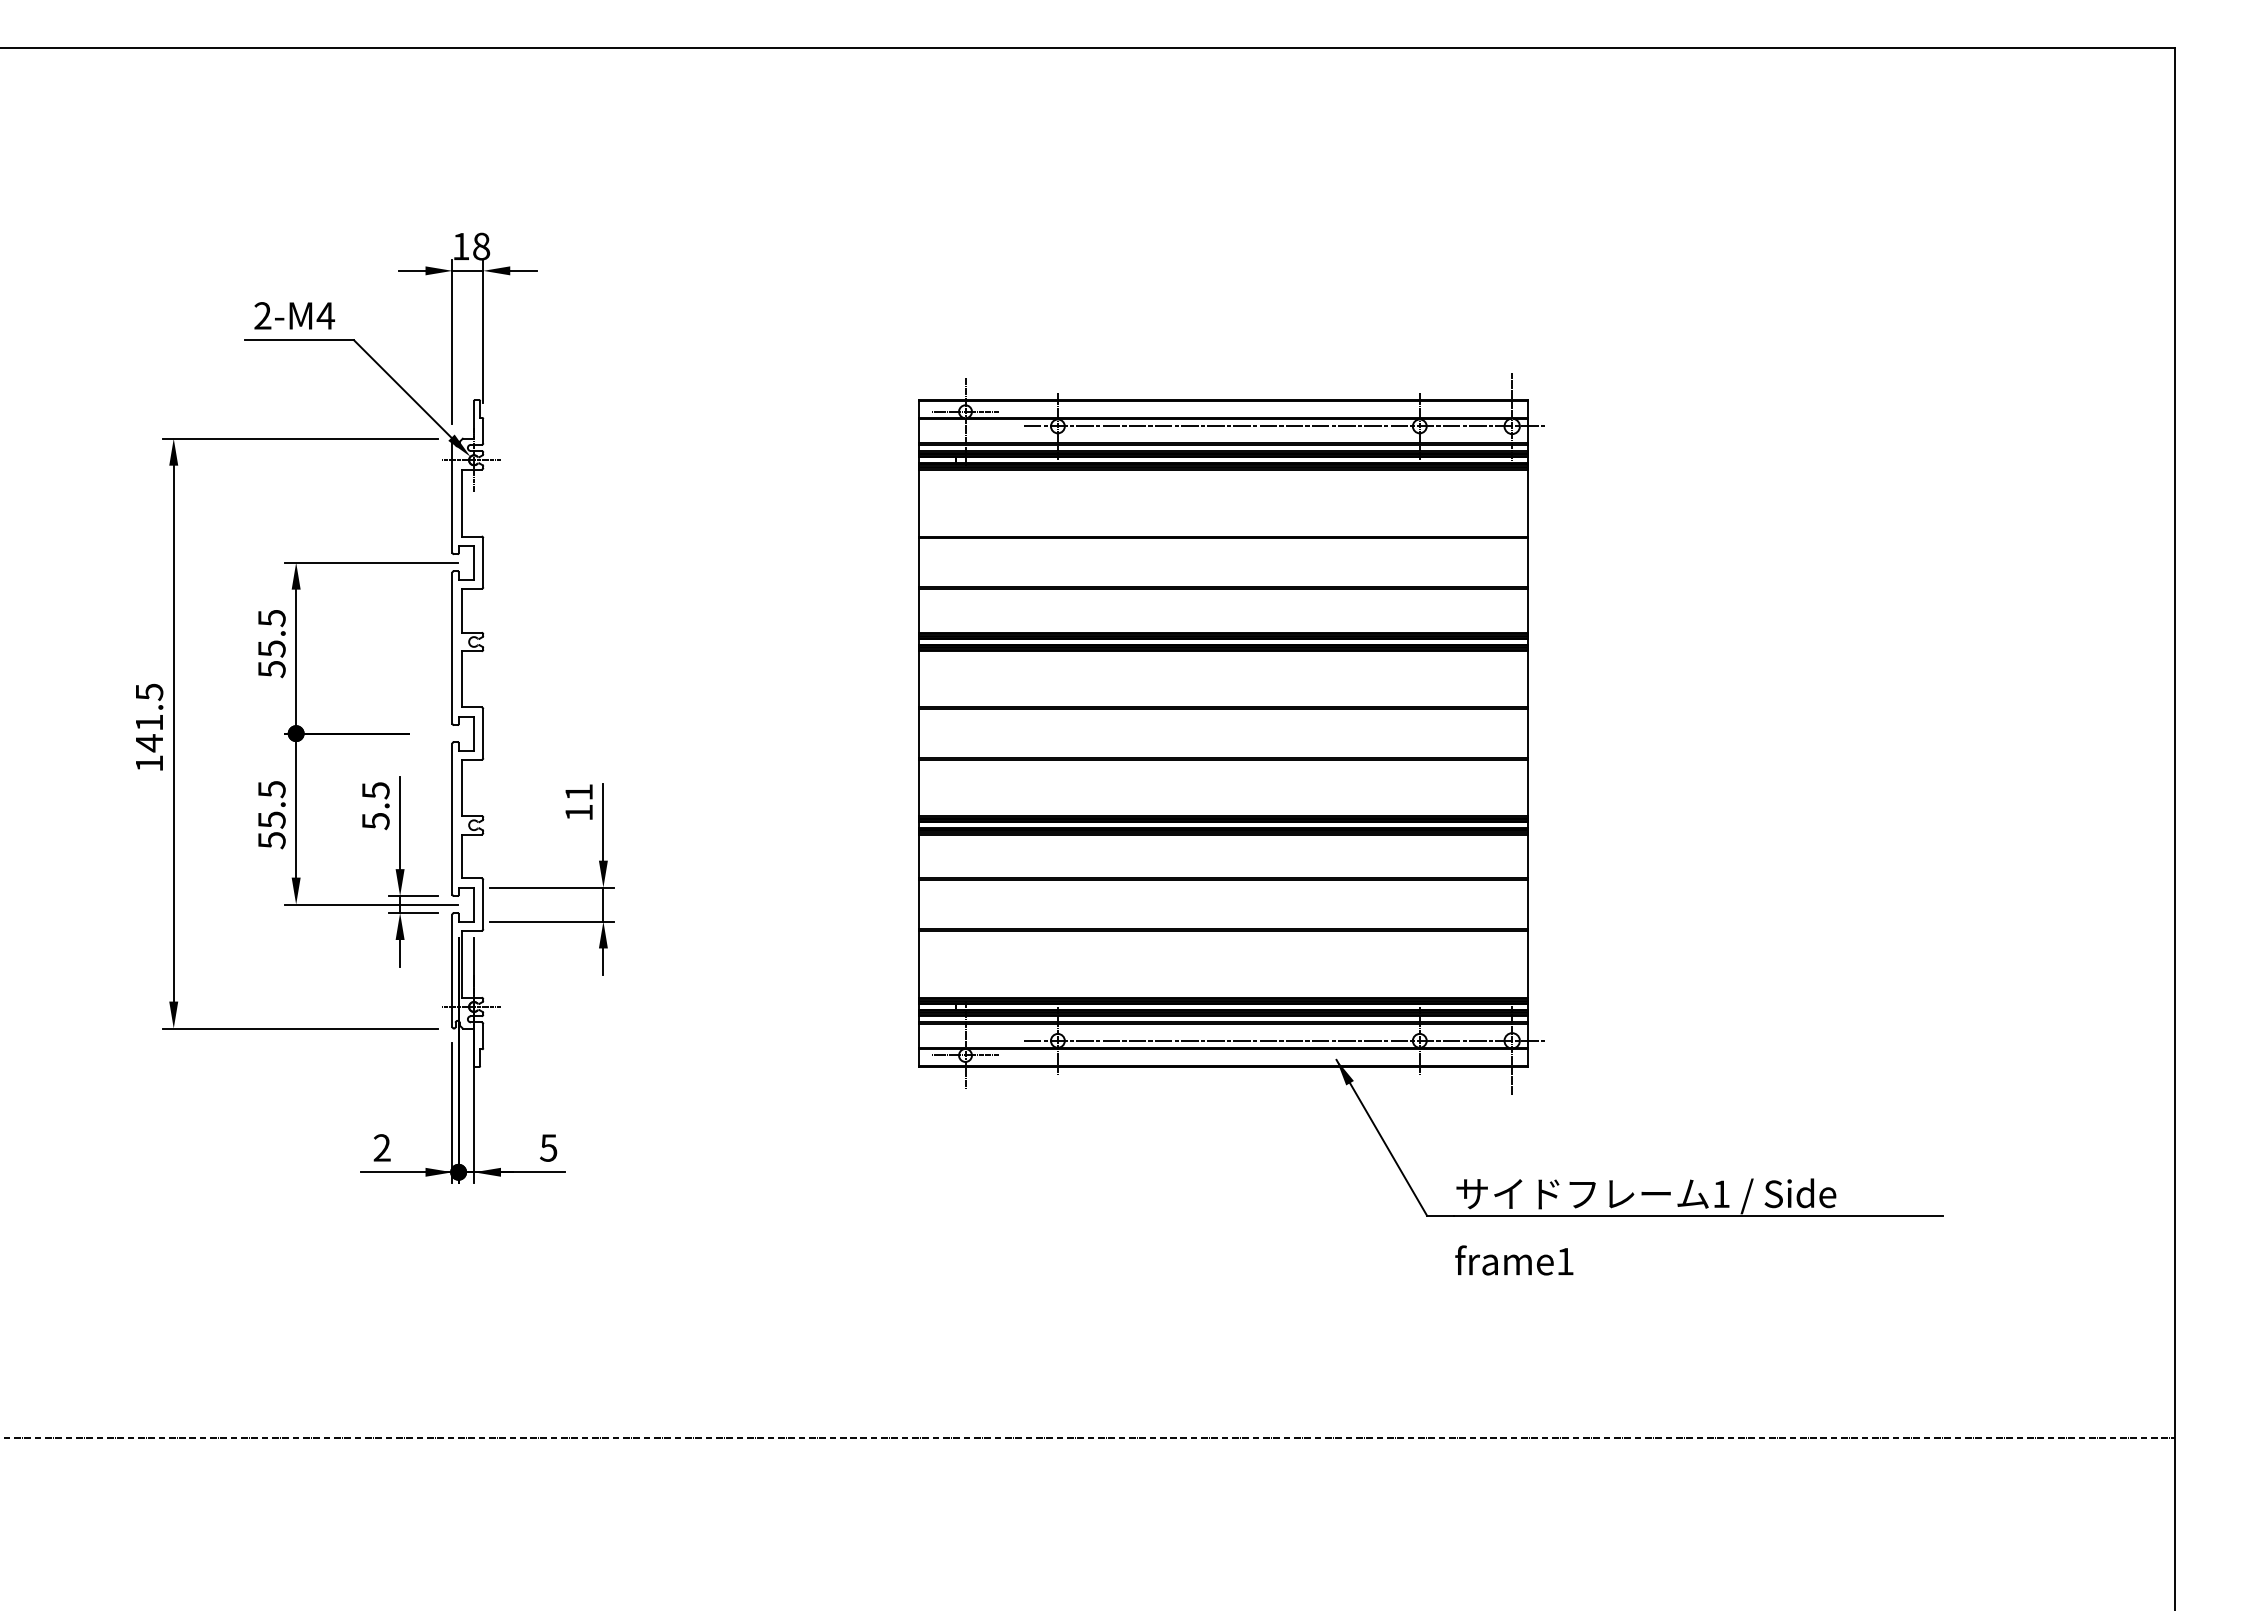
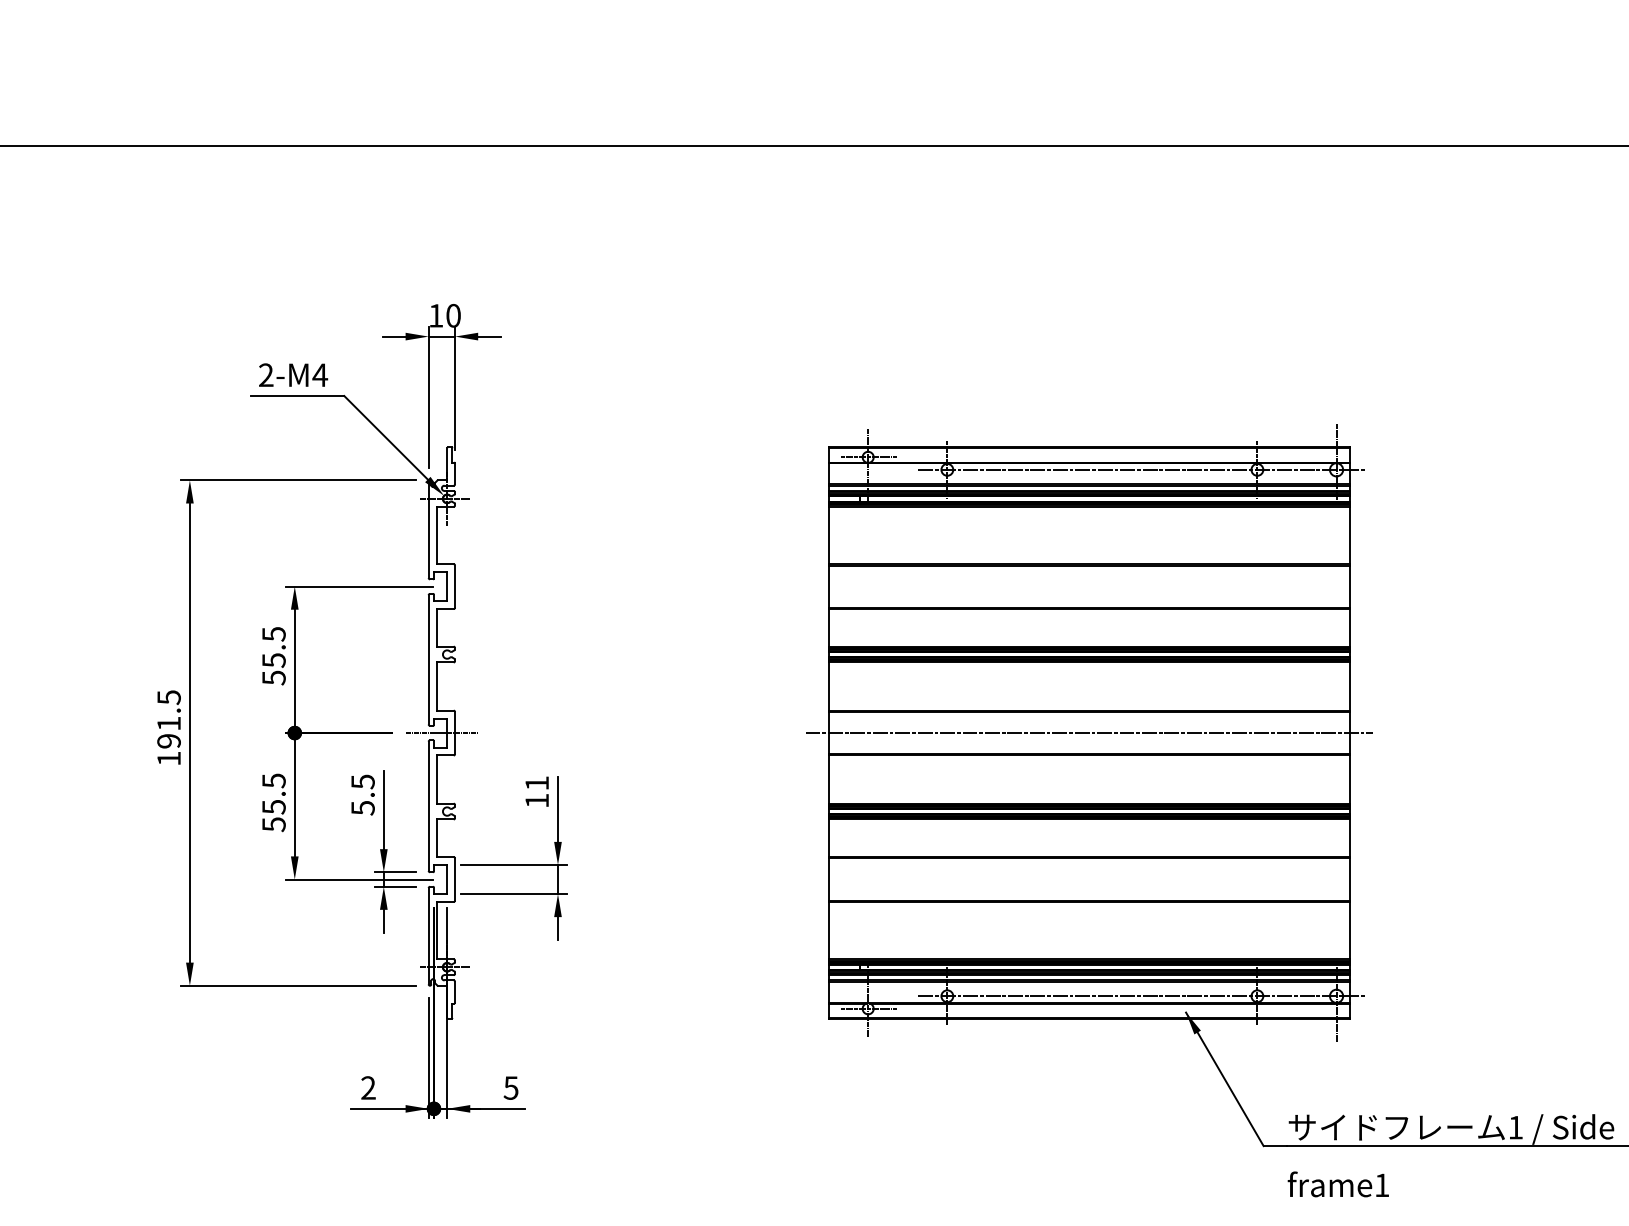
text: (481, 246) -> (453, 315), 18 -> 10
line: (467, 733) -> (441, 732), added
line: (1223, 733) -> (1089, 732), added
text: (149, 743) -> (169, 741), 141.5 -> 191.5

